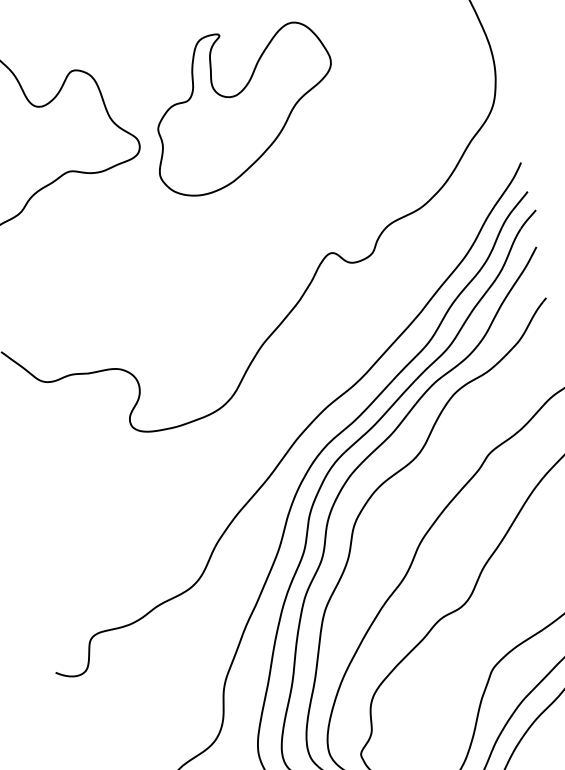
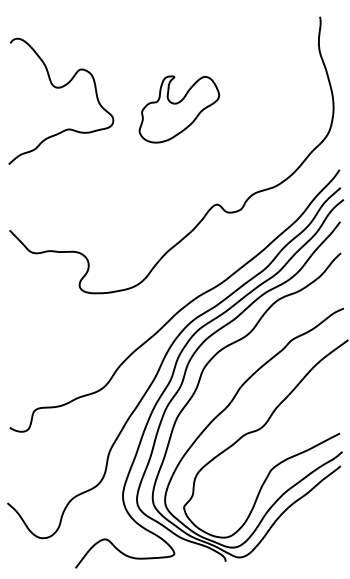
part: (244, 108) -> (179, 109), size x0.7

